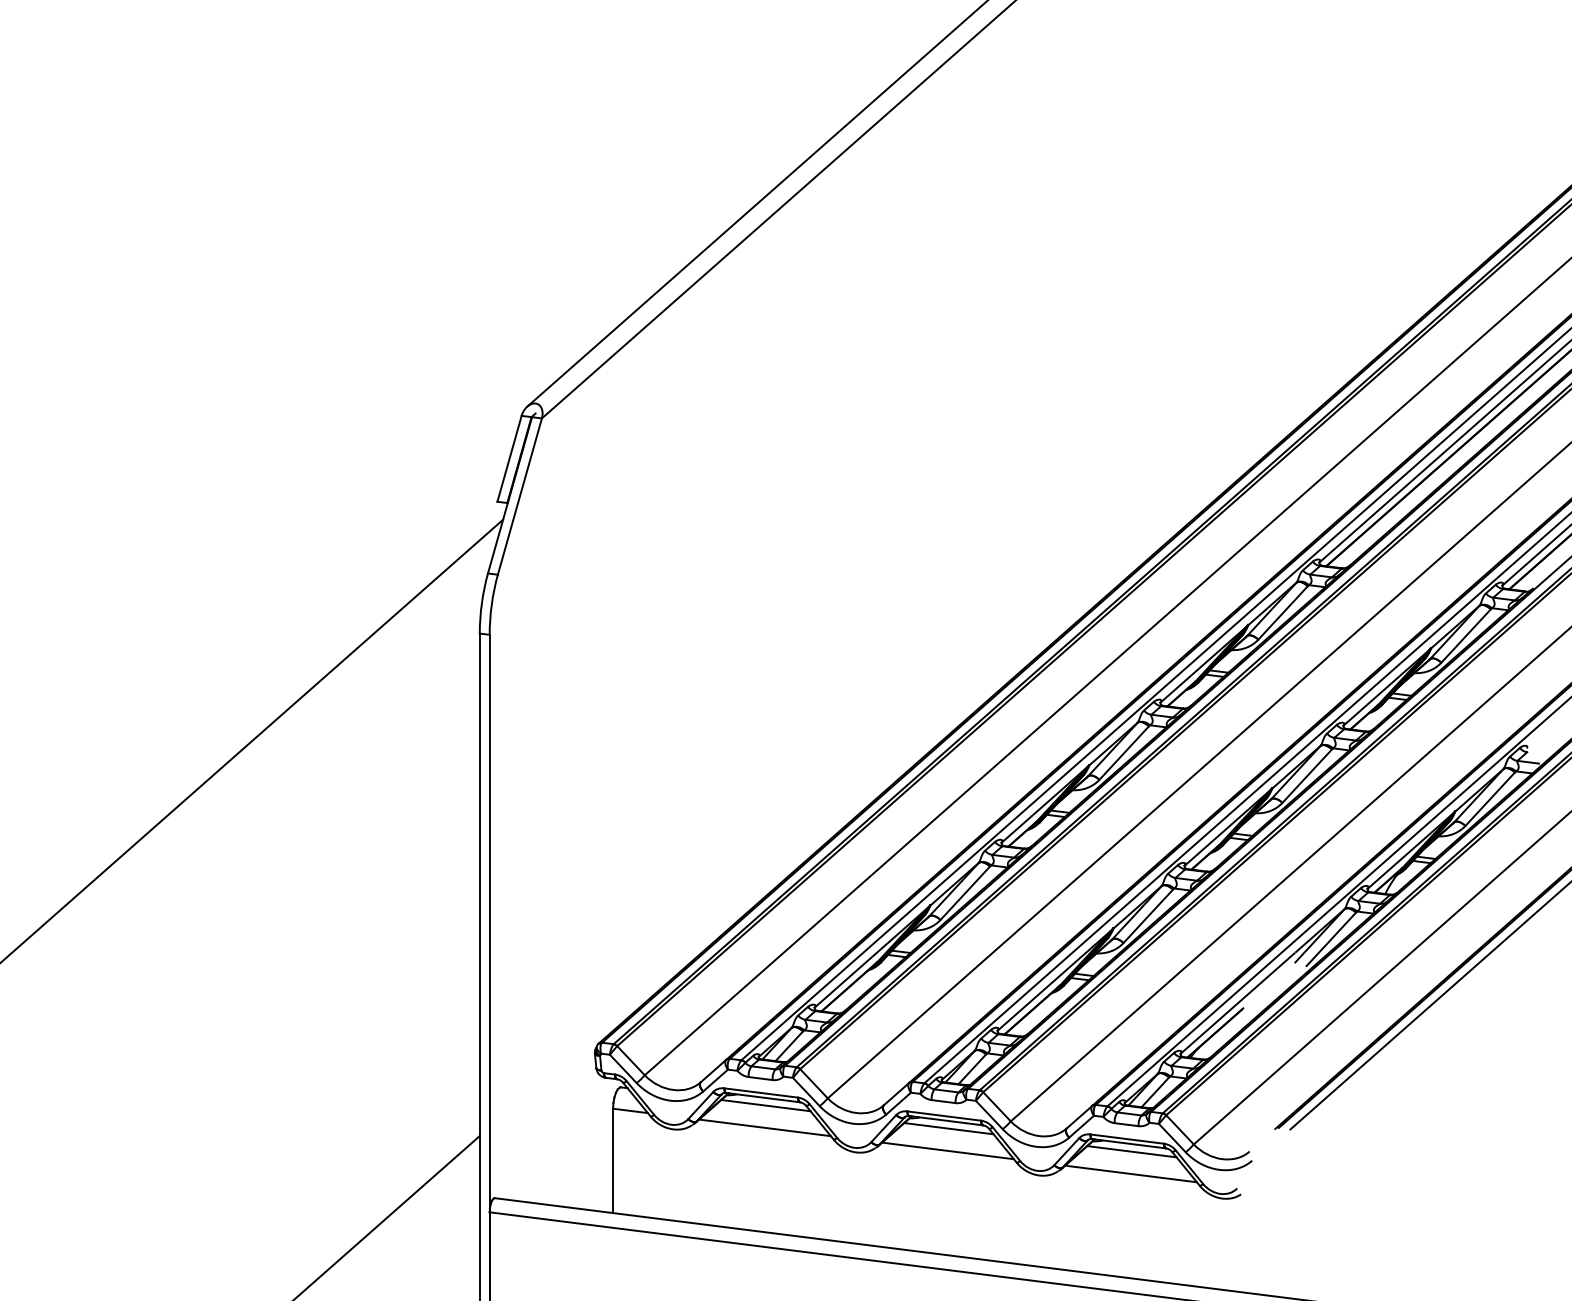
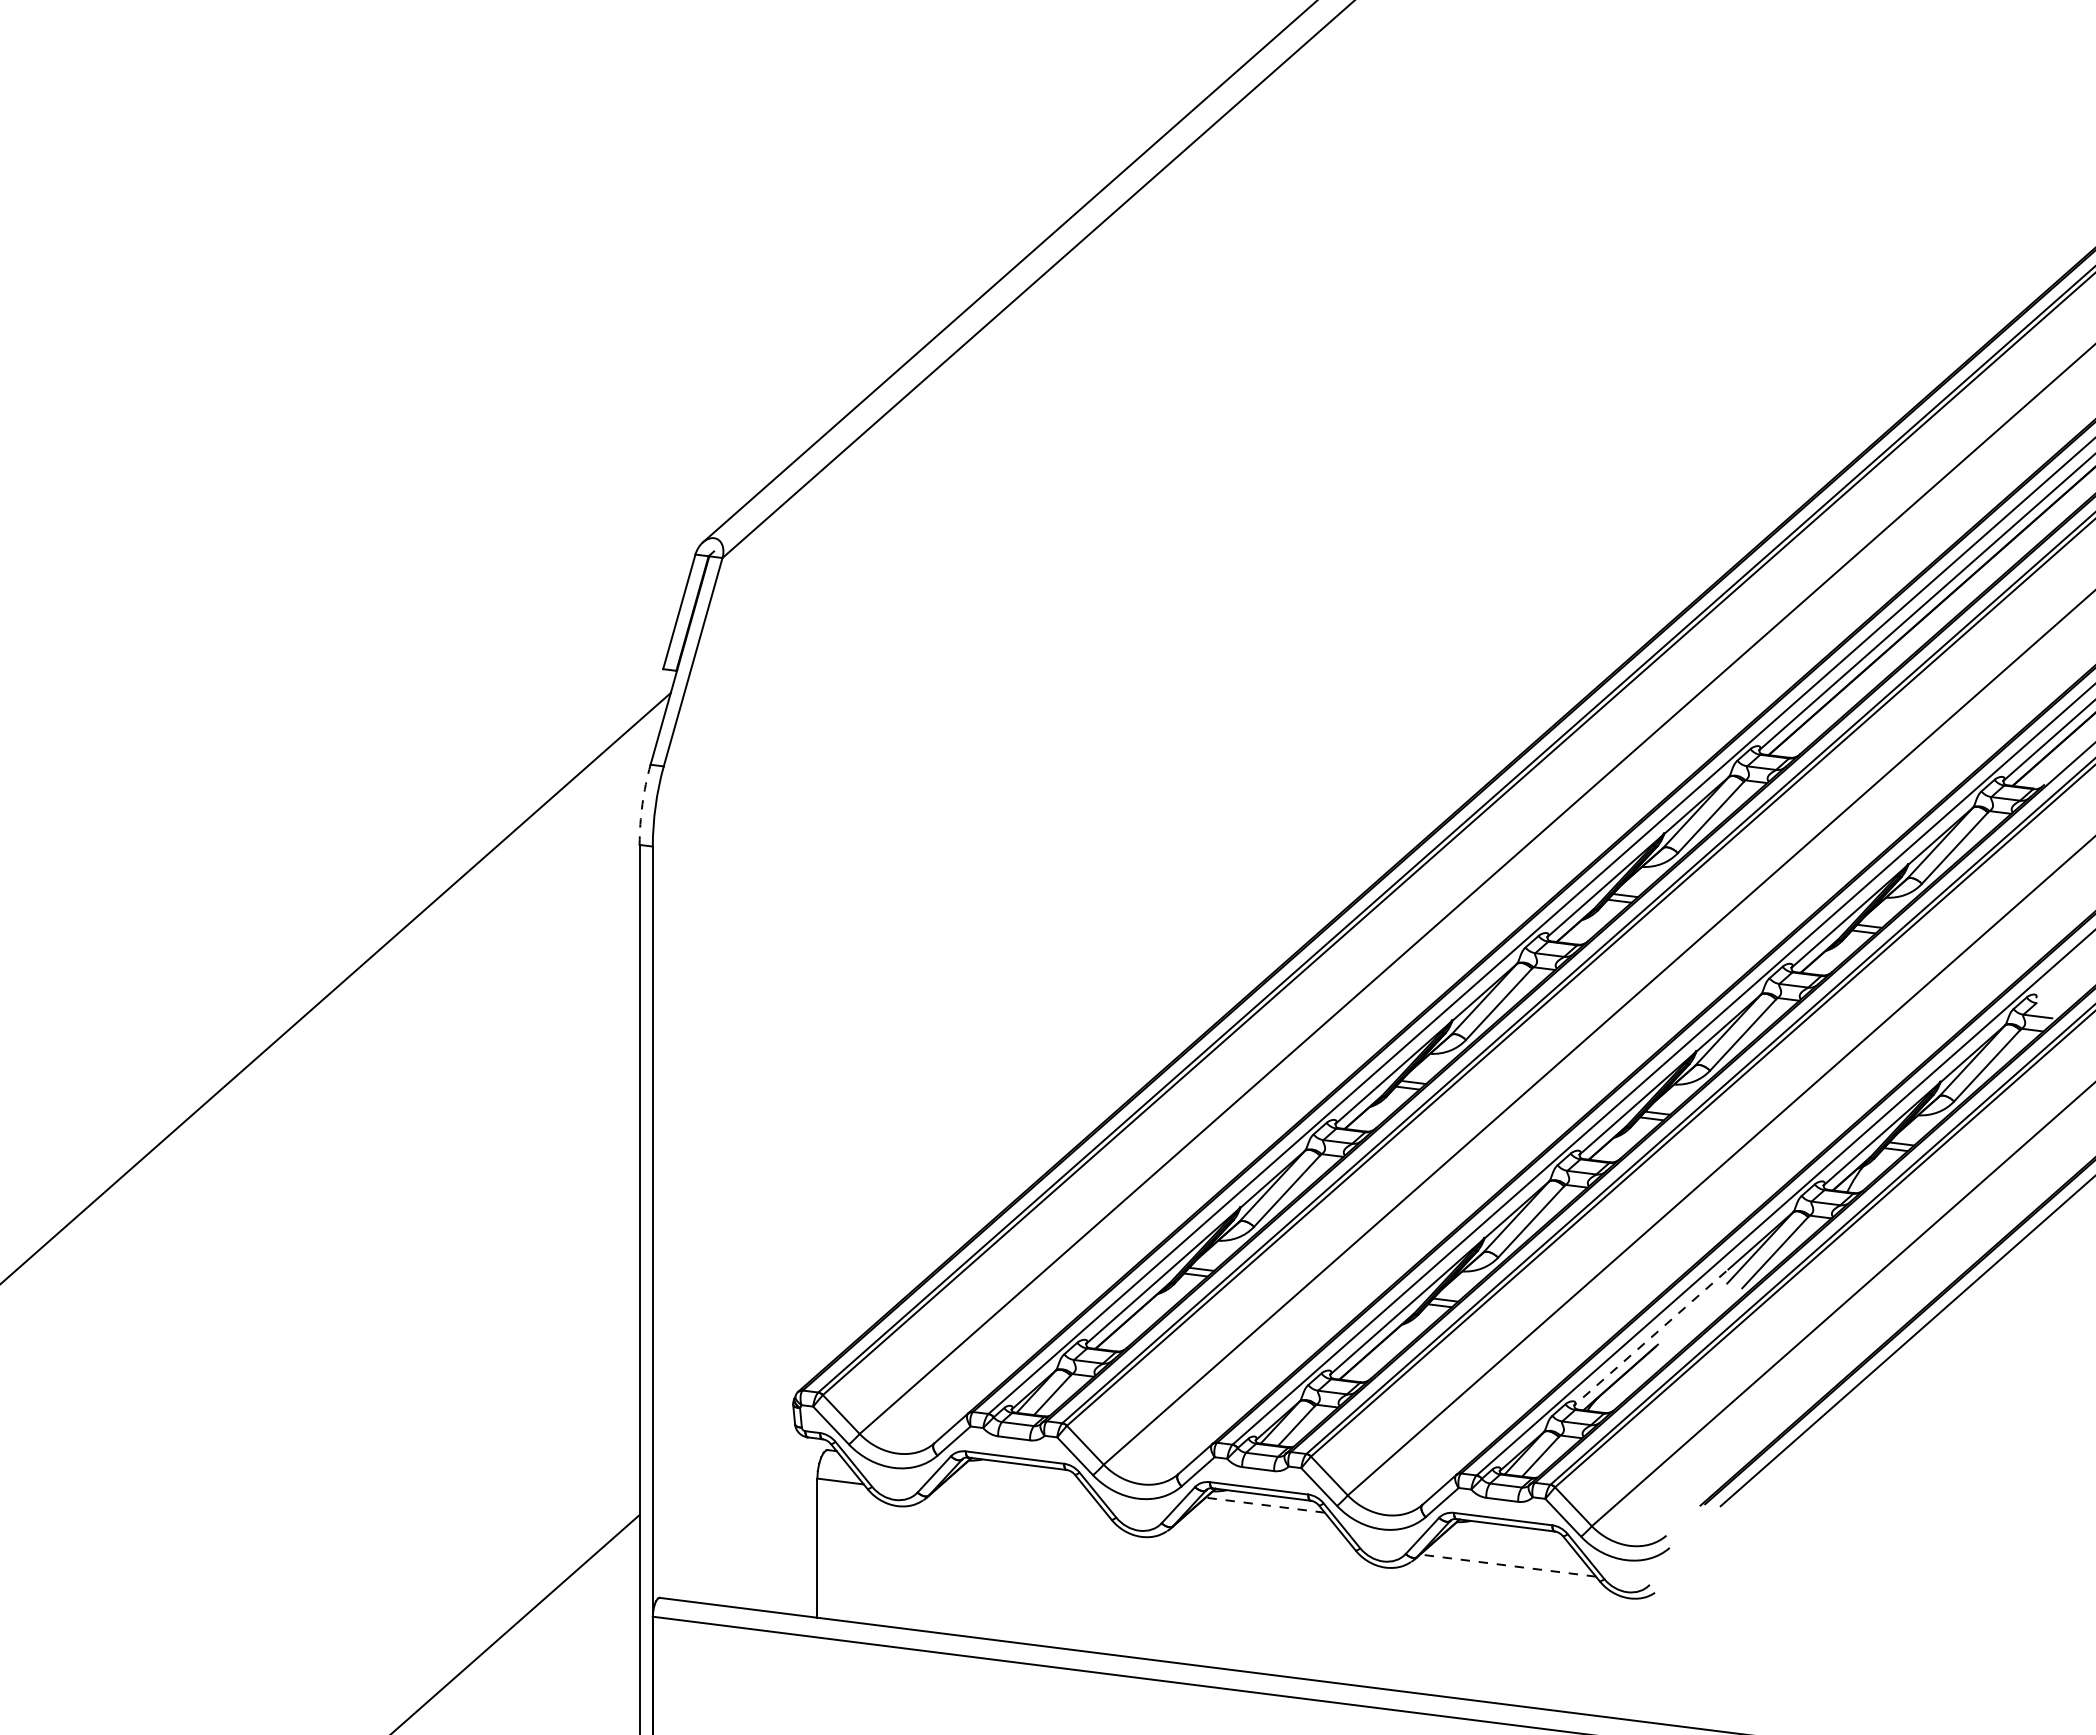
arc: (481, 603) -> (641, 804), solid -> dashed
line: (1237, 1003) -> (1650, 1338), solid -> dashed
line: (765, 1105) -> (1020, 1474), removed
line: (764, 1127) -> (1019, 1503), removed
line: (948, 1128) -> (1264, 1504), solid -> dashed
line: (947, 1150) -> (1263, 1534), removed
line: (1131, 1151) -> (1508, 1535), removed
line: (1130, 1173) -> (1507, 1564), solid -> dashed

